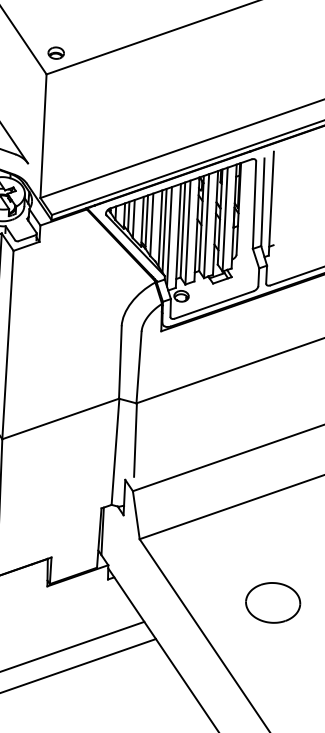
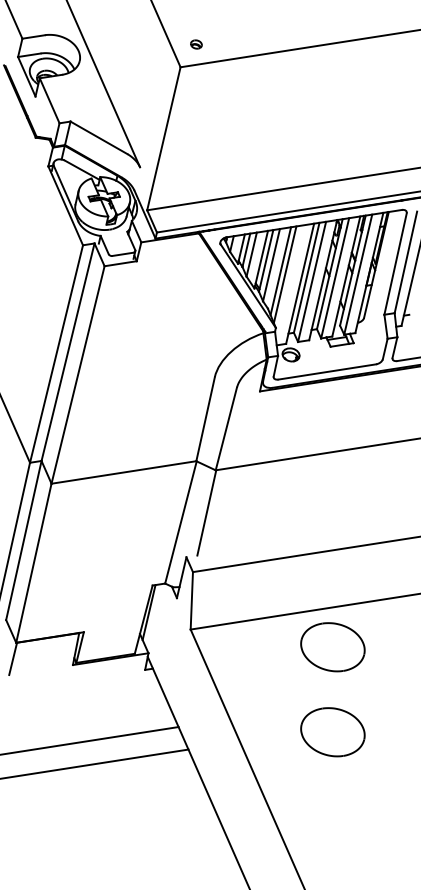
part: (56, 53) -> (196, 44), size x0.6
line: (169, 236) -> (289, 282), removed
part: (260, 532) -> (332, 647), added

